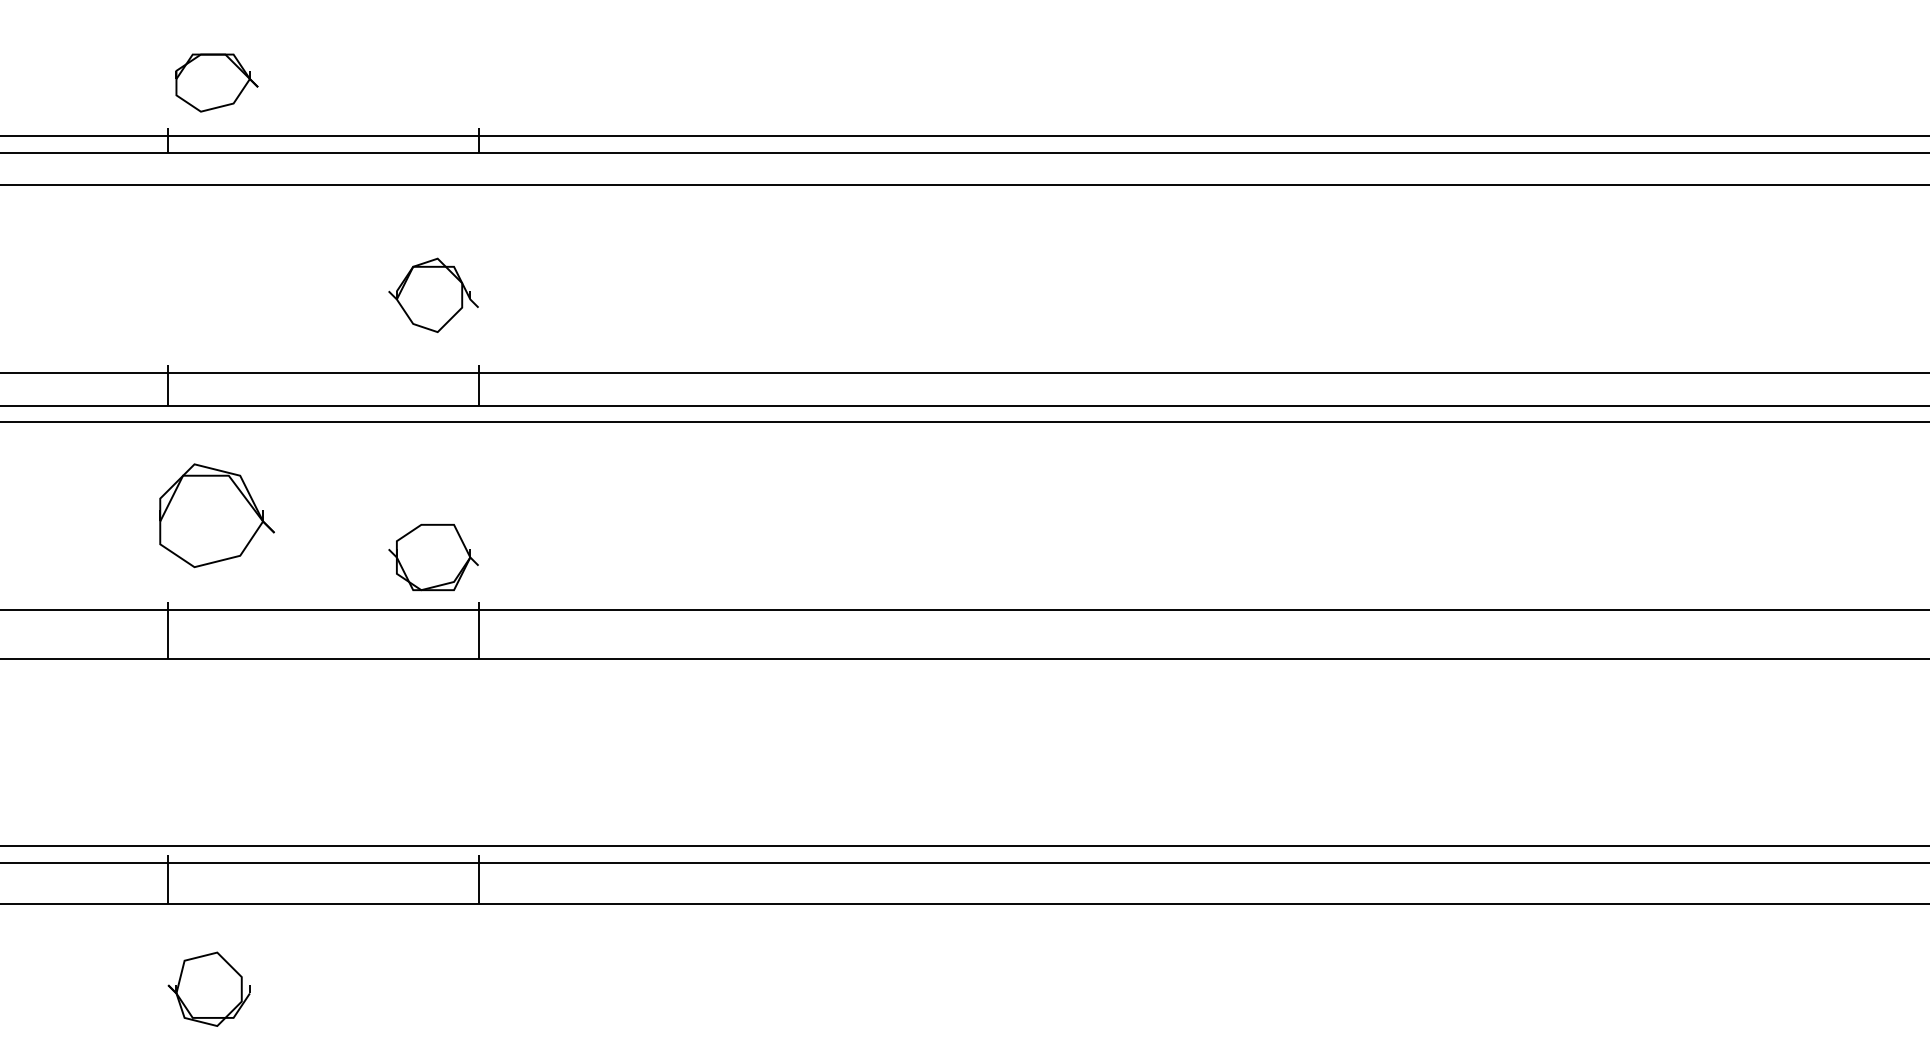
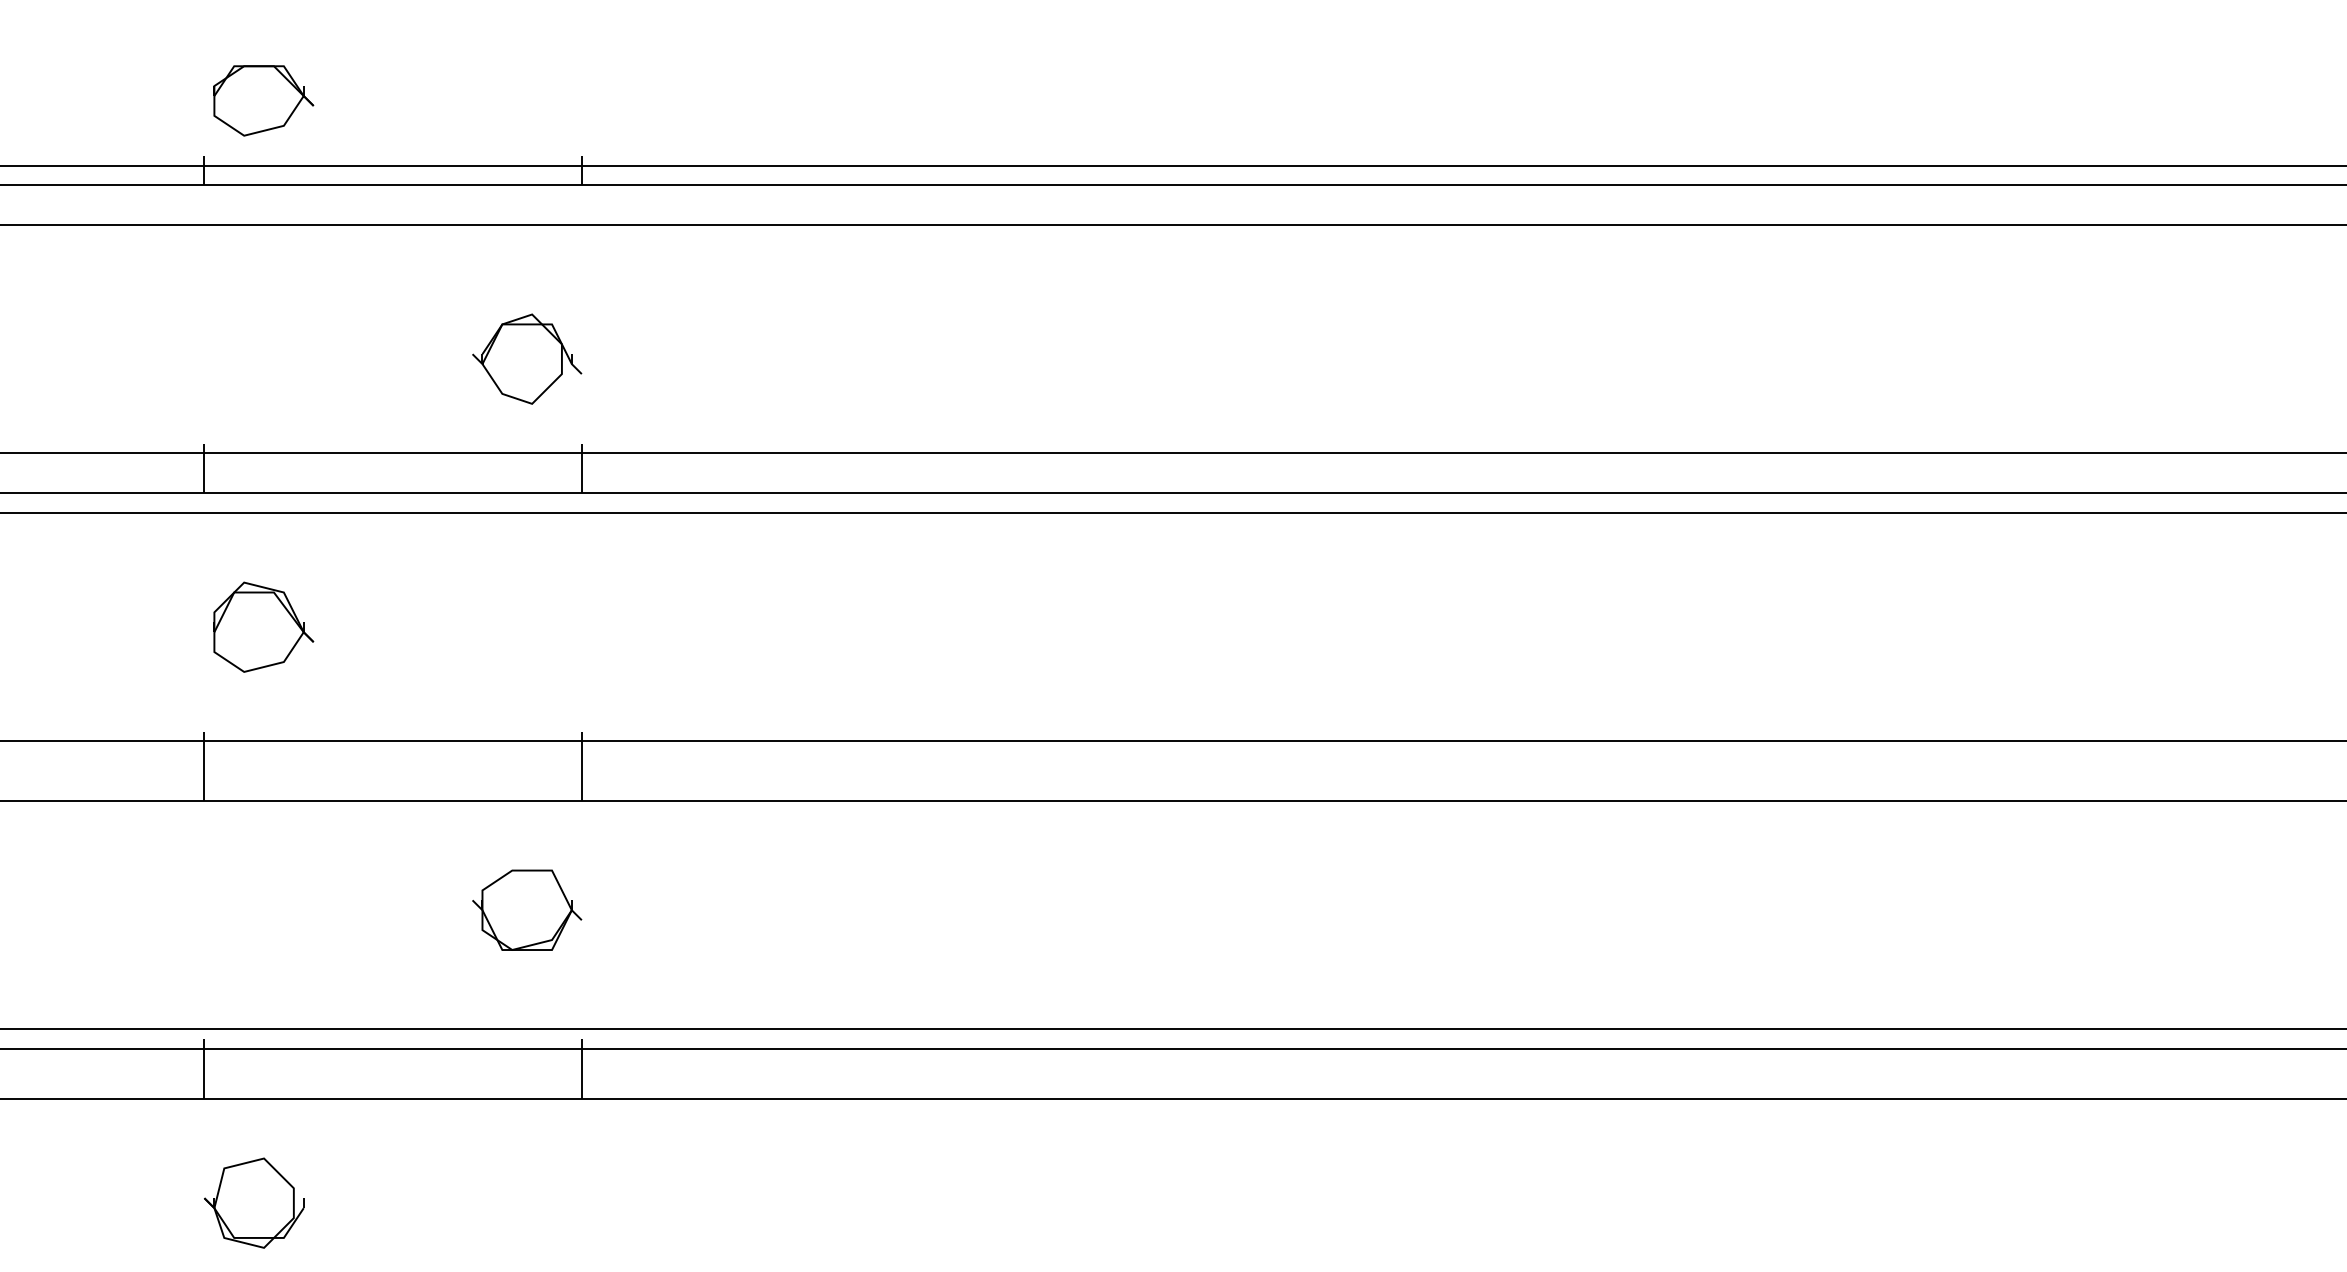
part: (216, 515) -> (263, 626), size x0.71
part: (433, 557) -> (527, 910), moved

